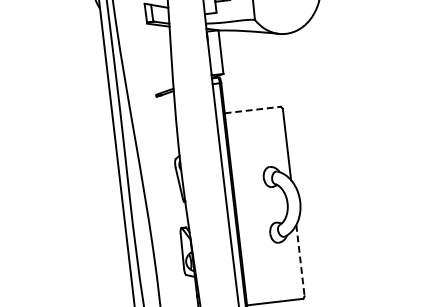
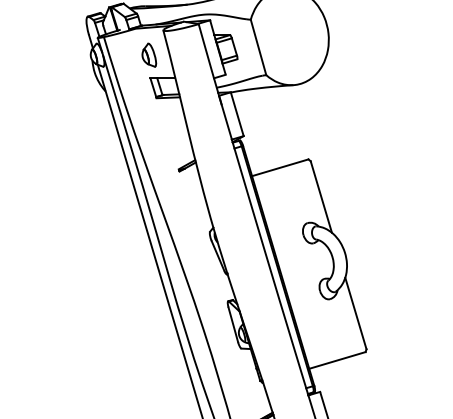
line: (253, 109) -> (280, 167), dashed -> solid
line: (300, 261) -> (356, 314), dashed -> solid

